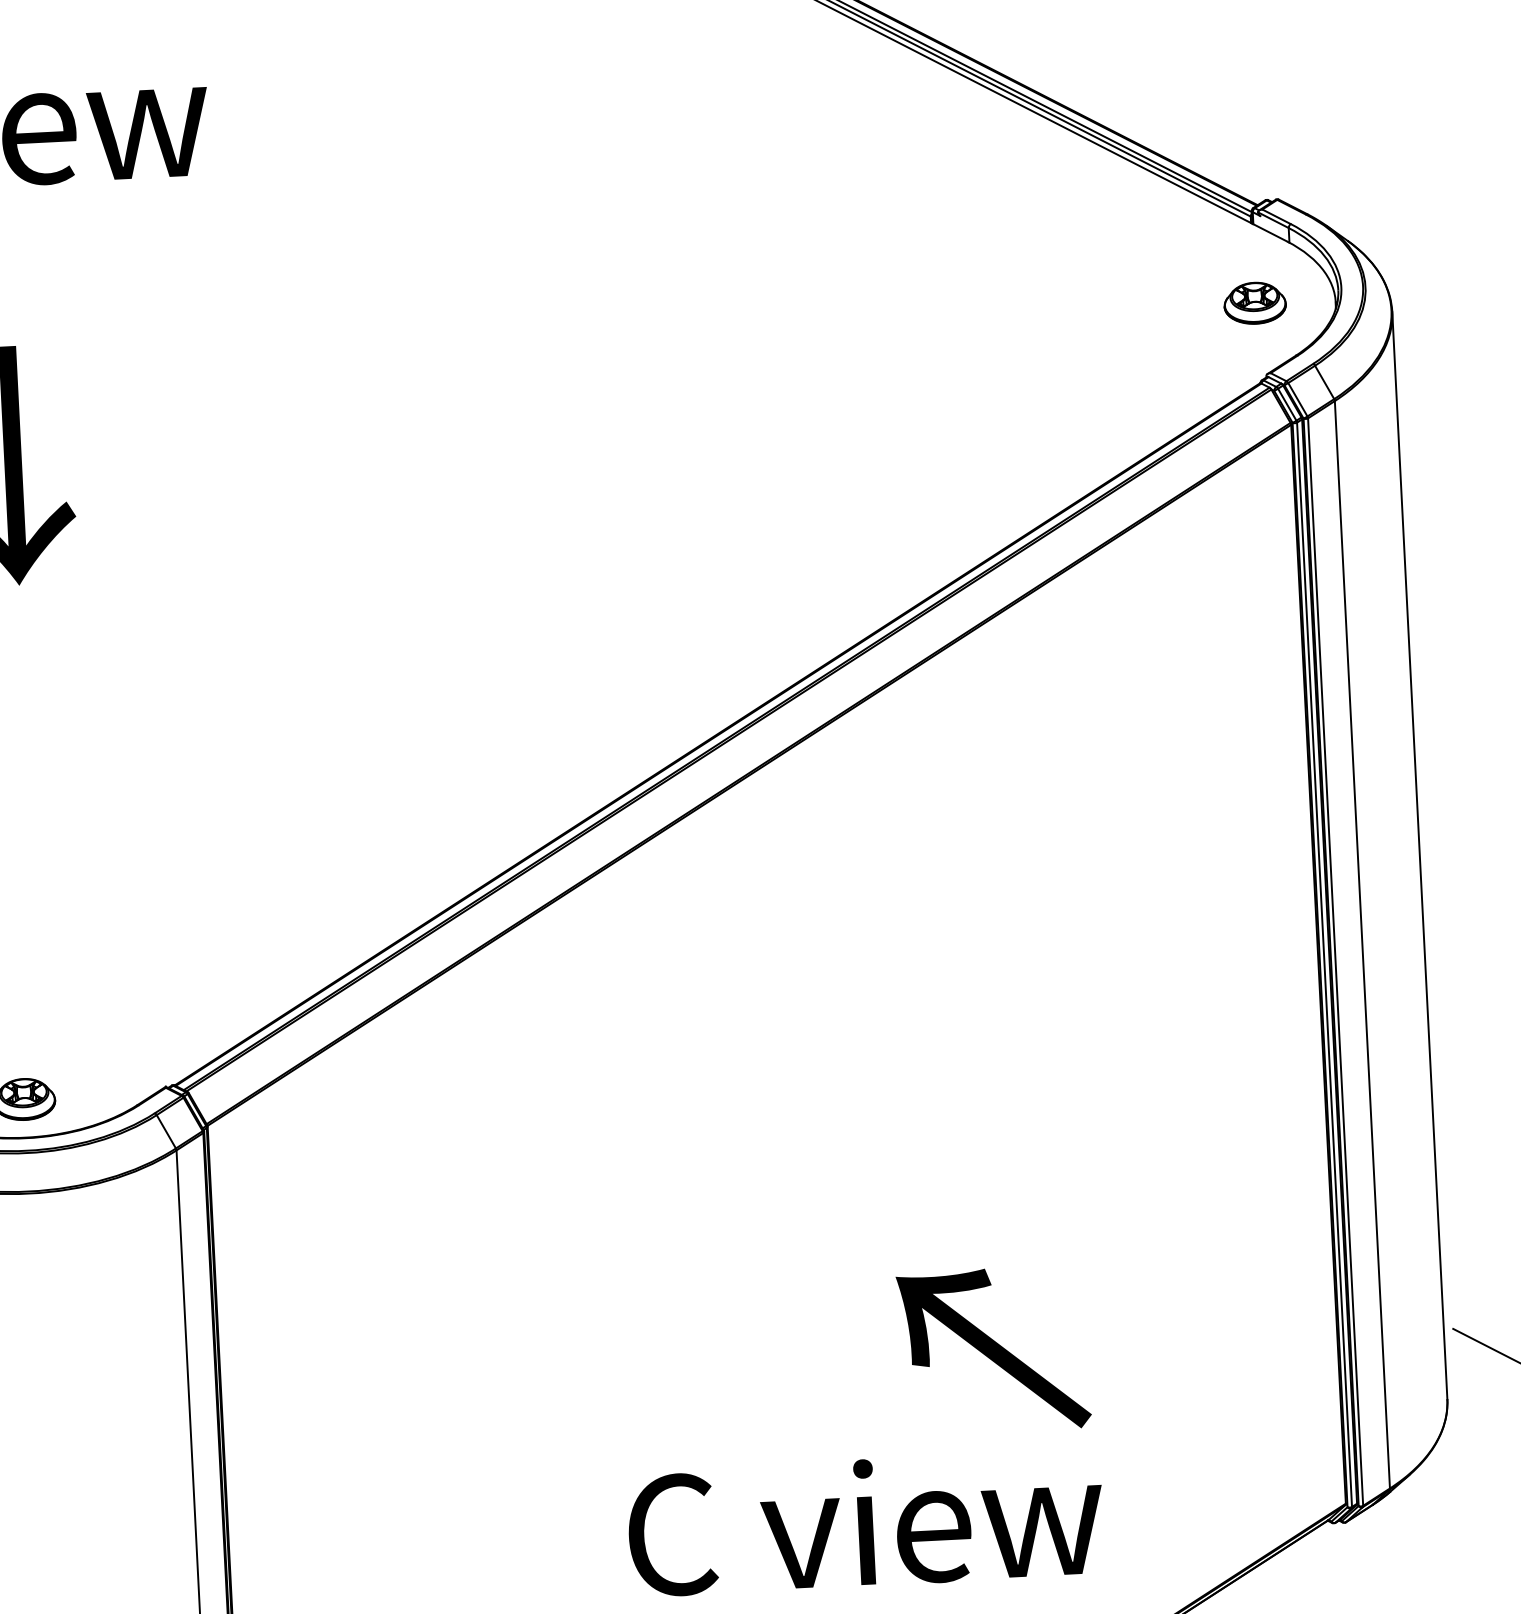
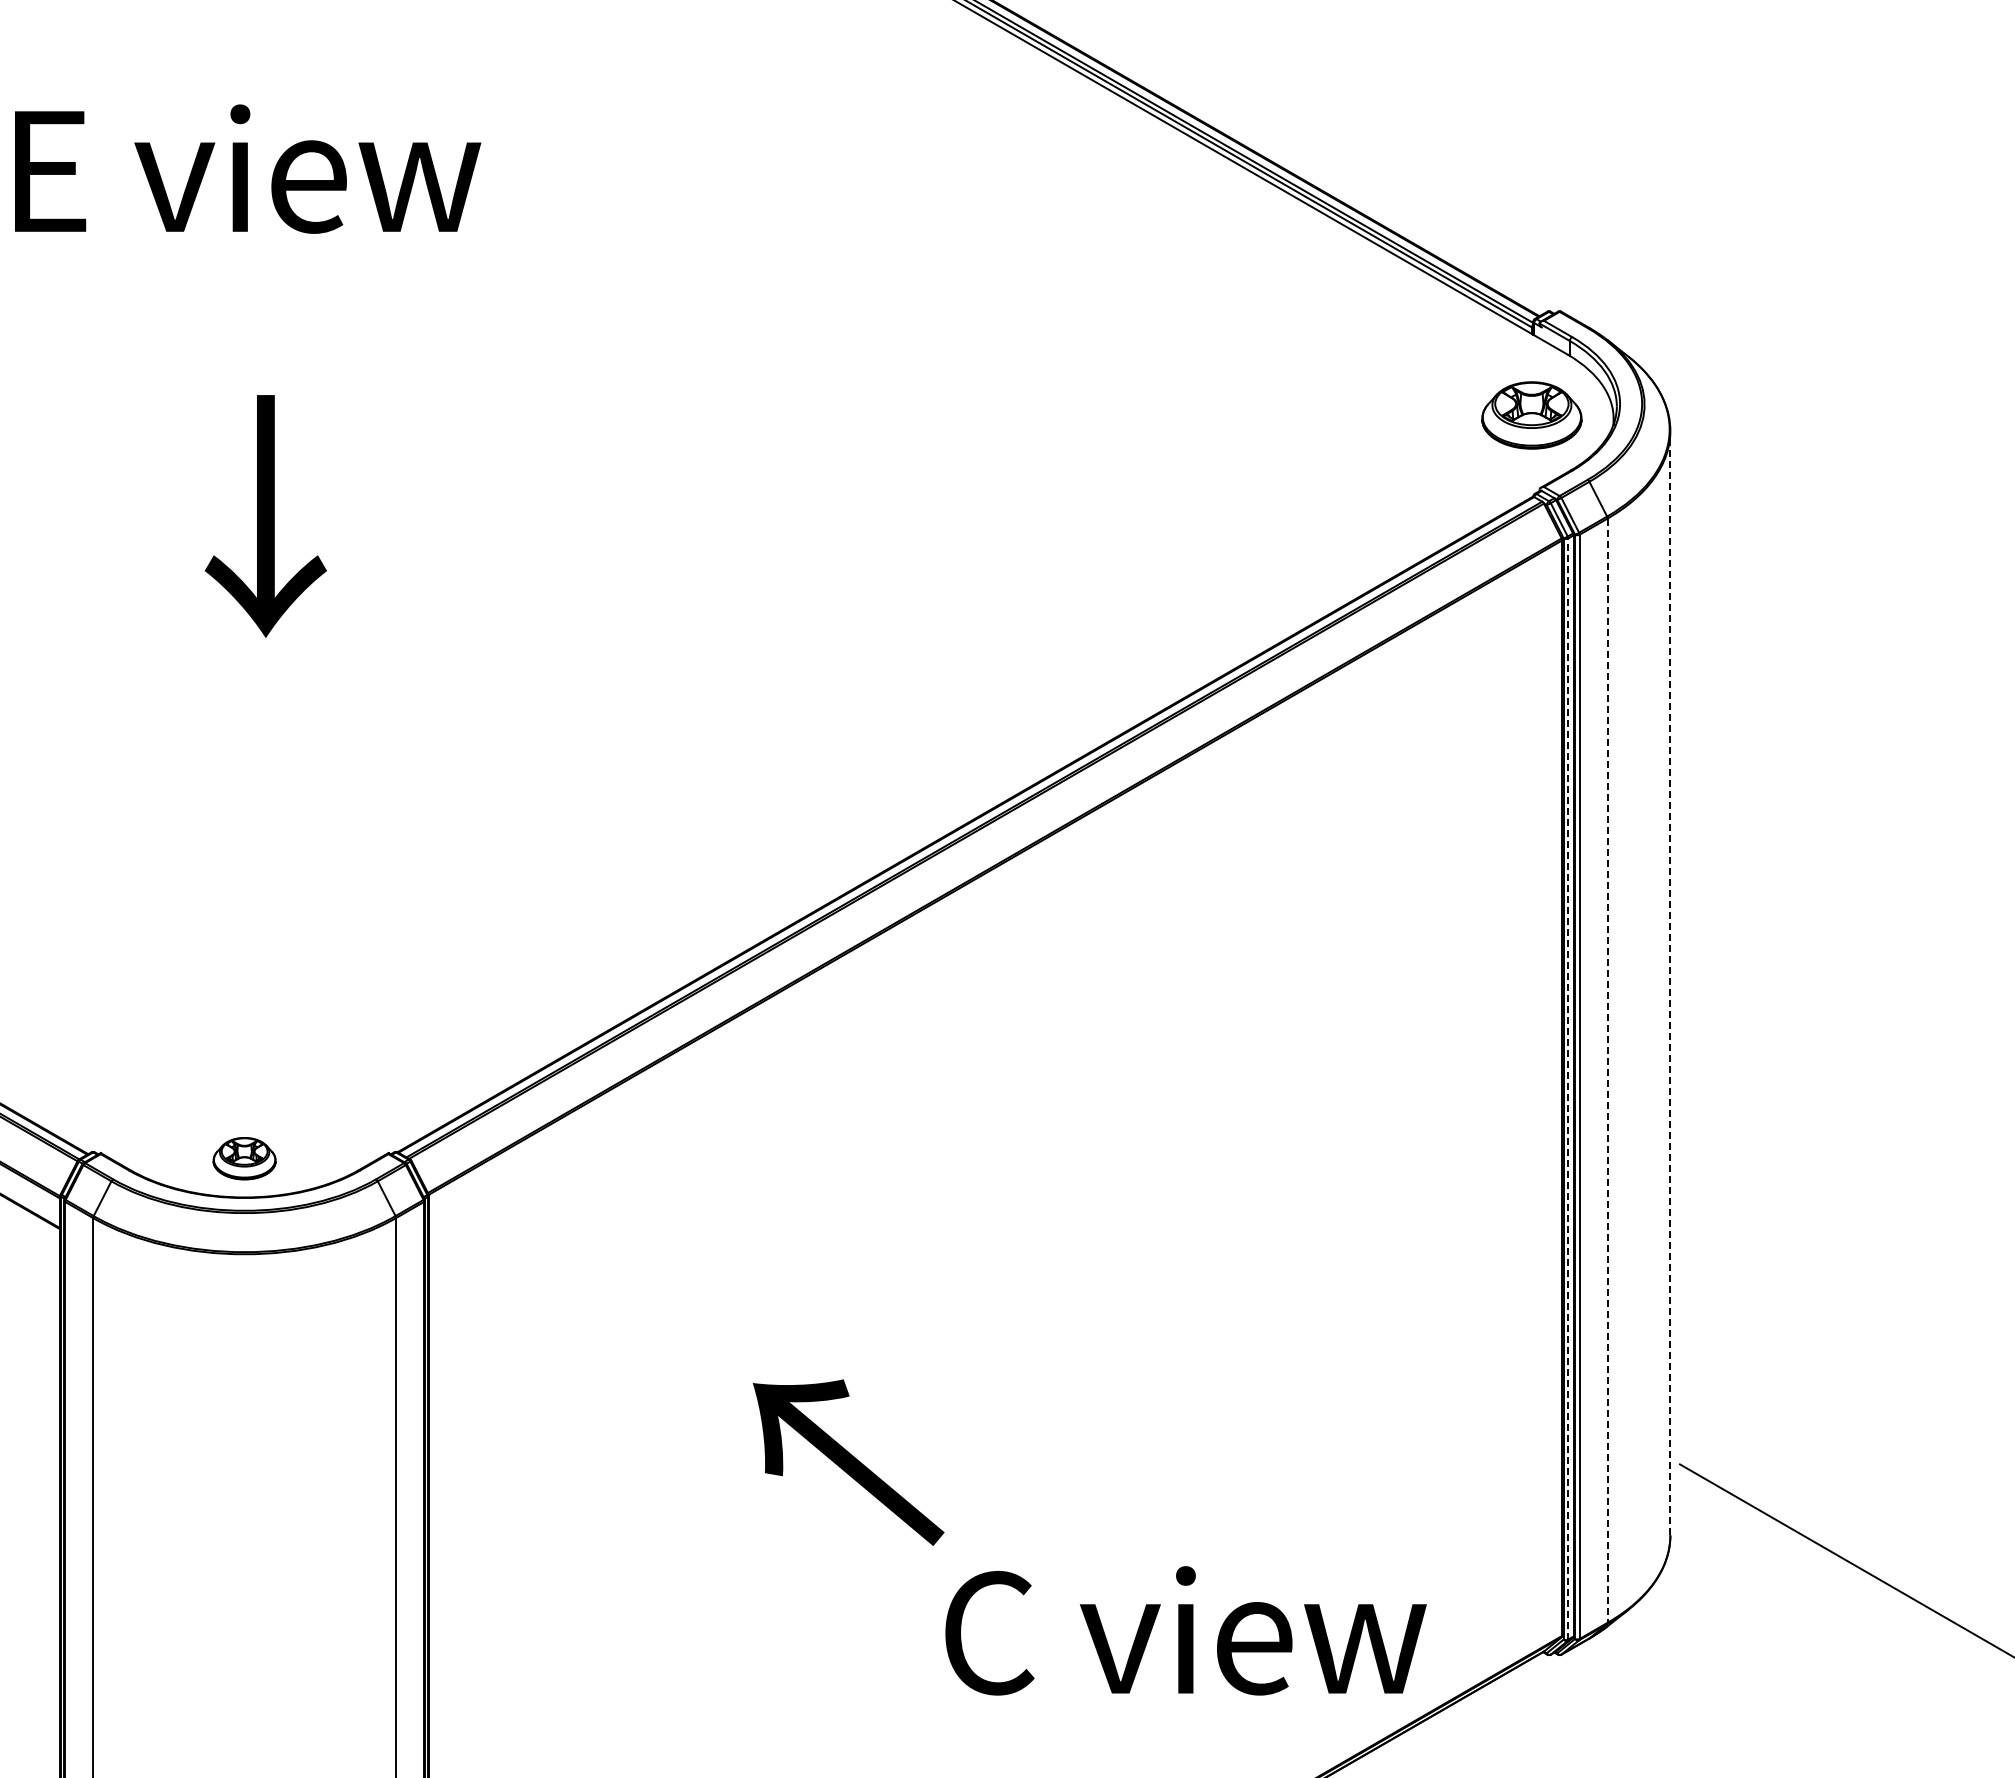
part: (1254, 303) -> (1531, 415), size x1.6
line: (1419, 854) -> (1670, 982), solid -> dashed
line: (1362, 945) -> (1607, 1071), solid -> dashed
line: (1324, 965) -> (1568, 1089), solid -> dashed
text: (993, 1350) -> (848, 1462), moved
text: (865, 1522) -> (1185, 1630), moved

